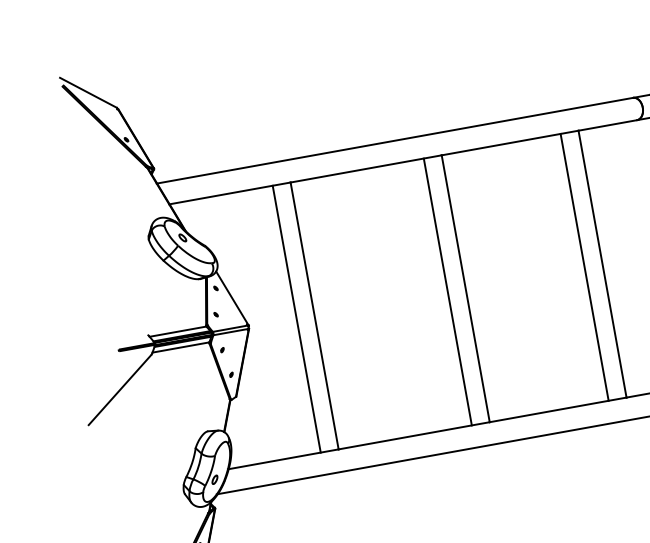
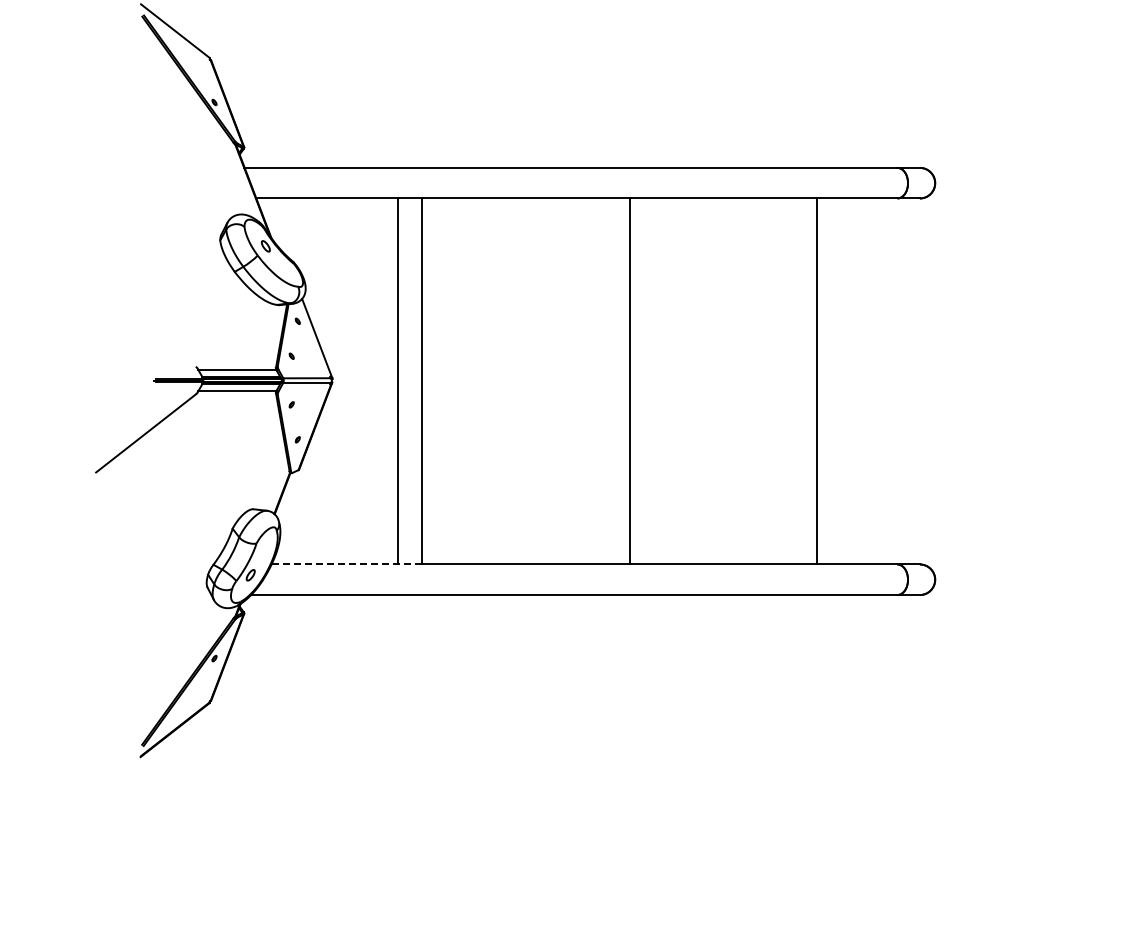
line: (584, 267) -> (792, 381), removed
line: (447, 292) -> (604, 381), removed
line: (283, 459) -> (346, 564), solid -> dashed

